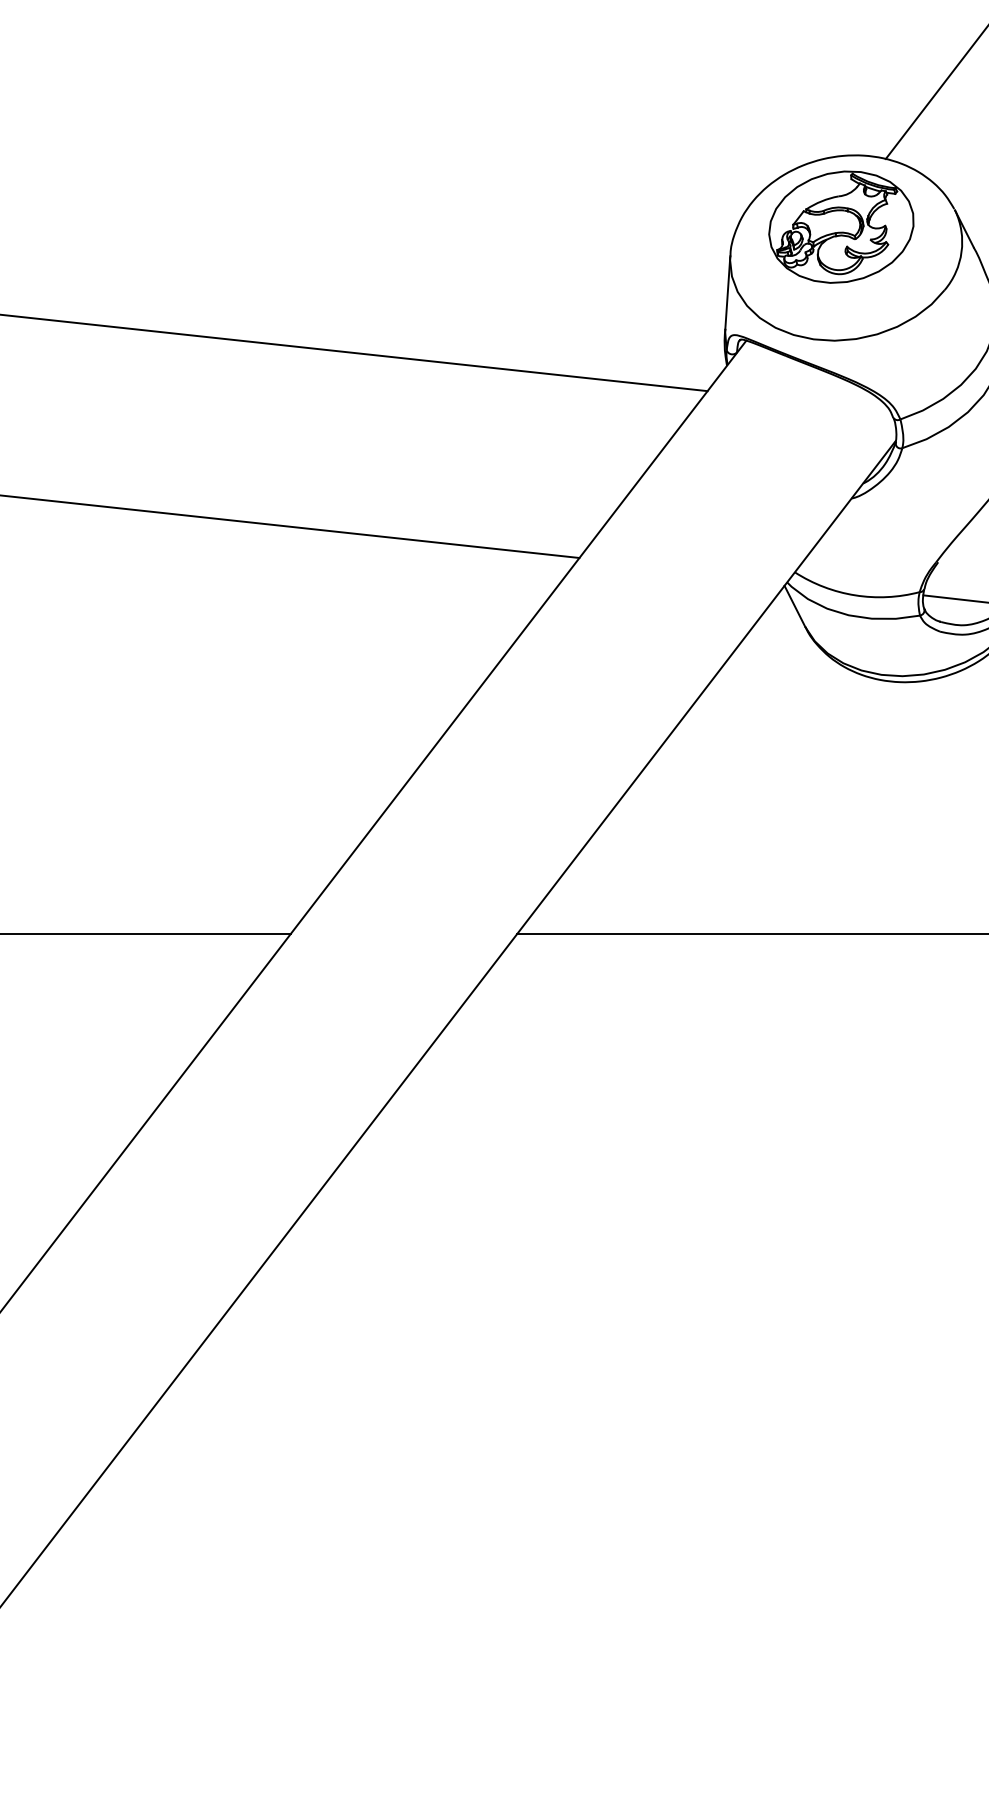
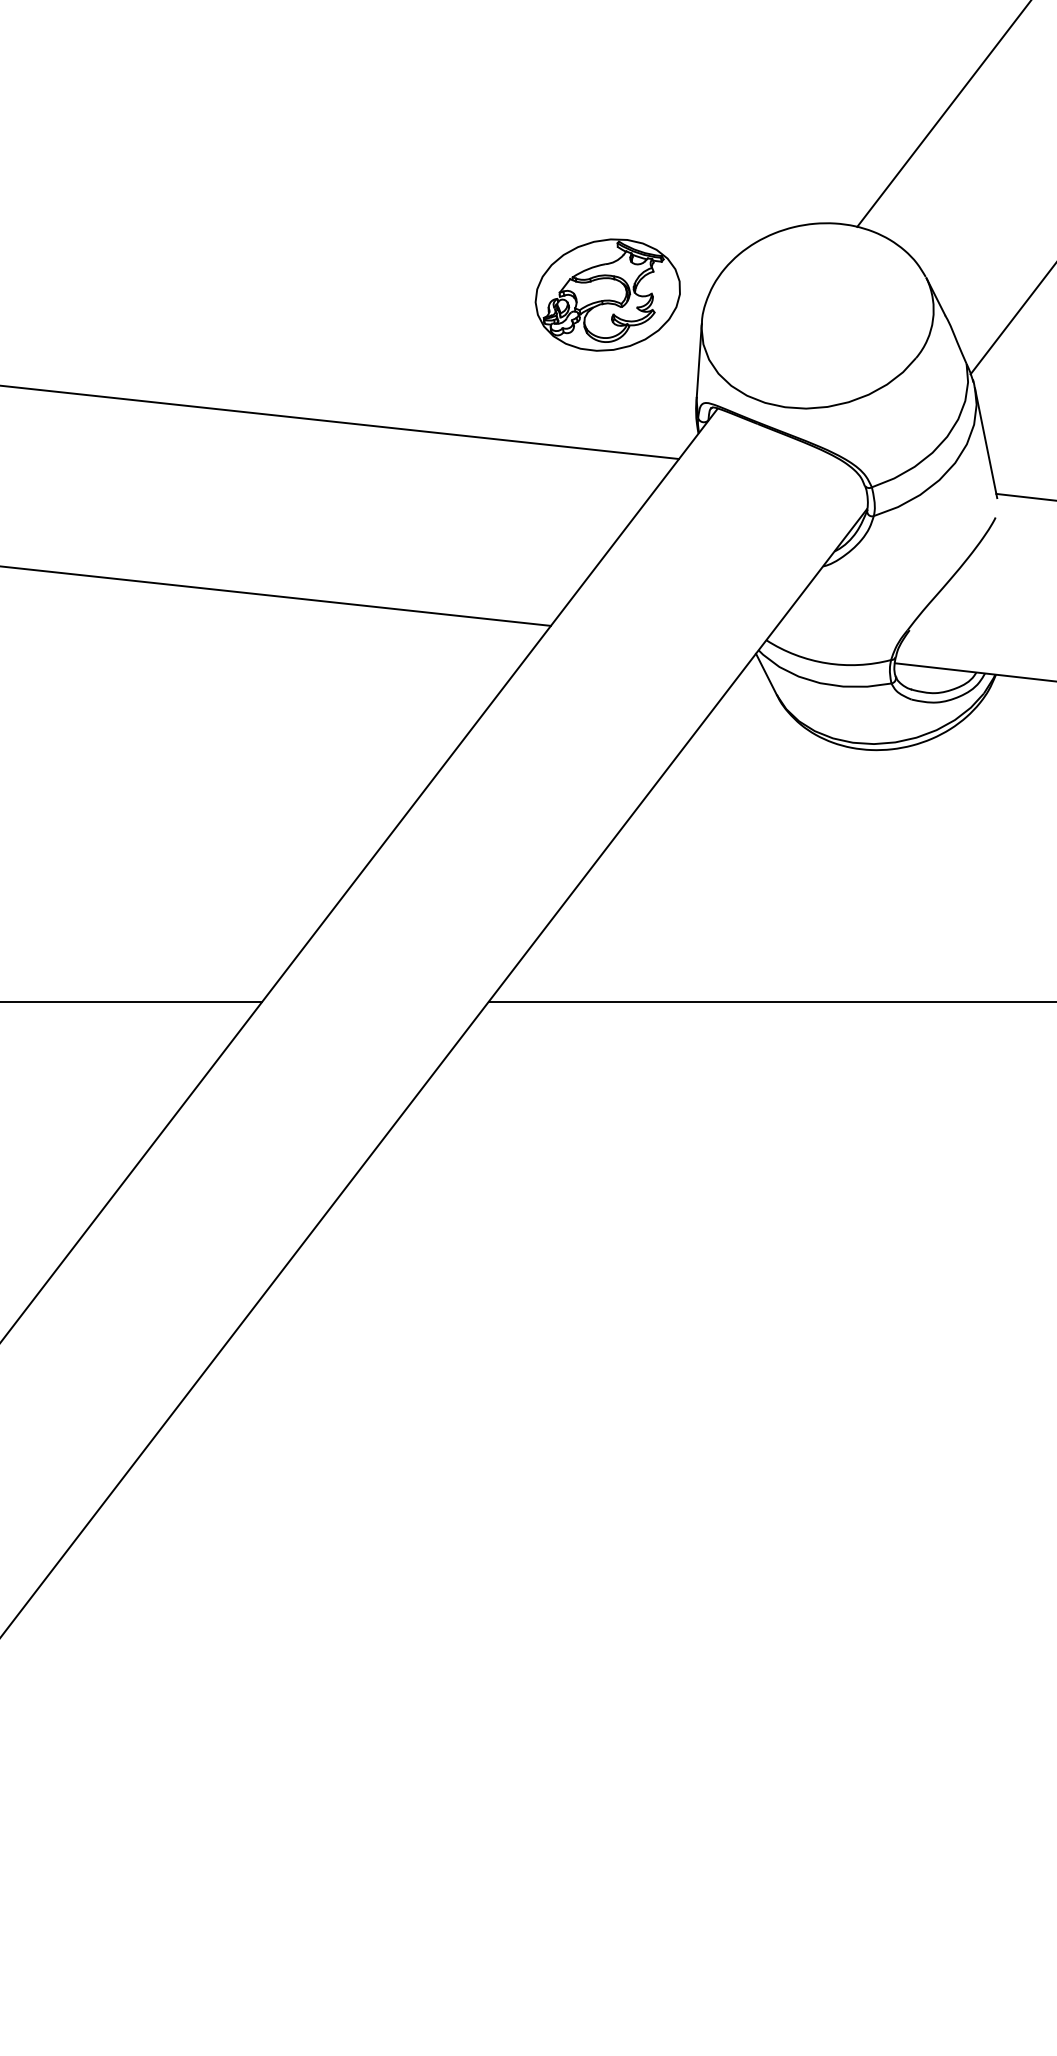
part: (841, 226) -> (607, 294), moved

